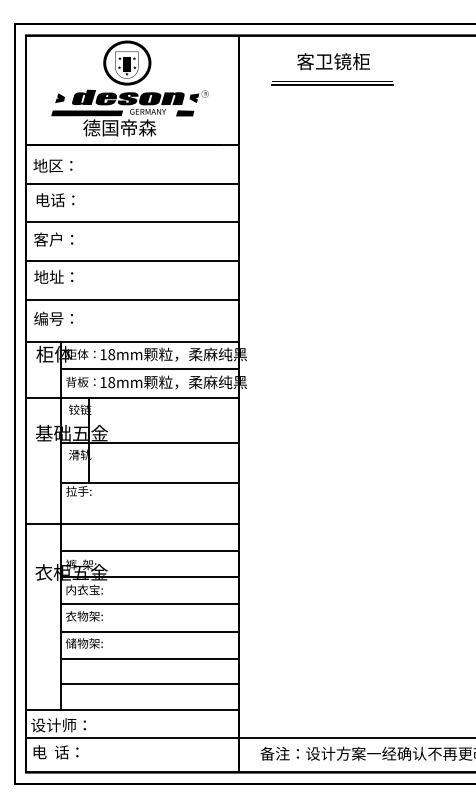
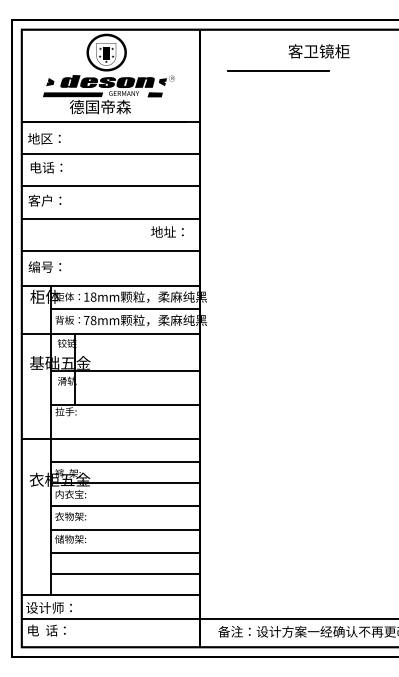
text: (333, 61) -> (318, 51), moved
text: (53, 276) -> (167, 231), moved
text: (103, 382) -> (86, 320), 18mm -> 78mm

